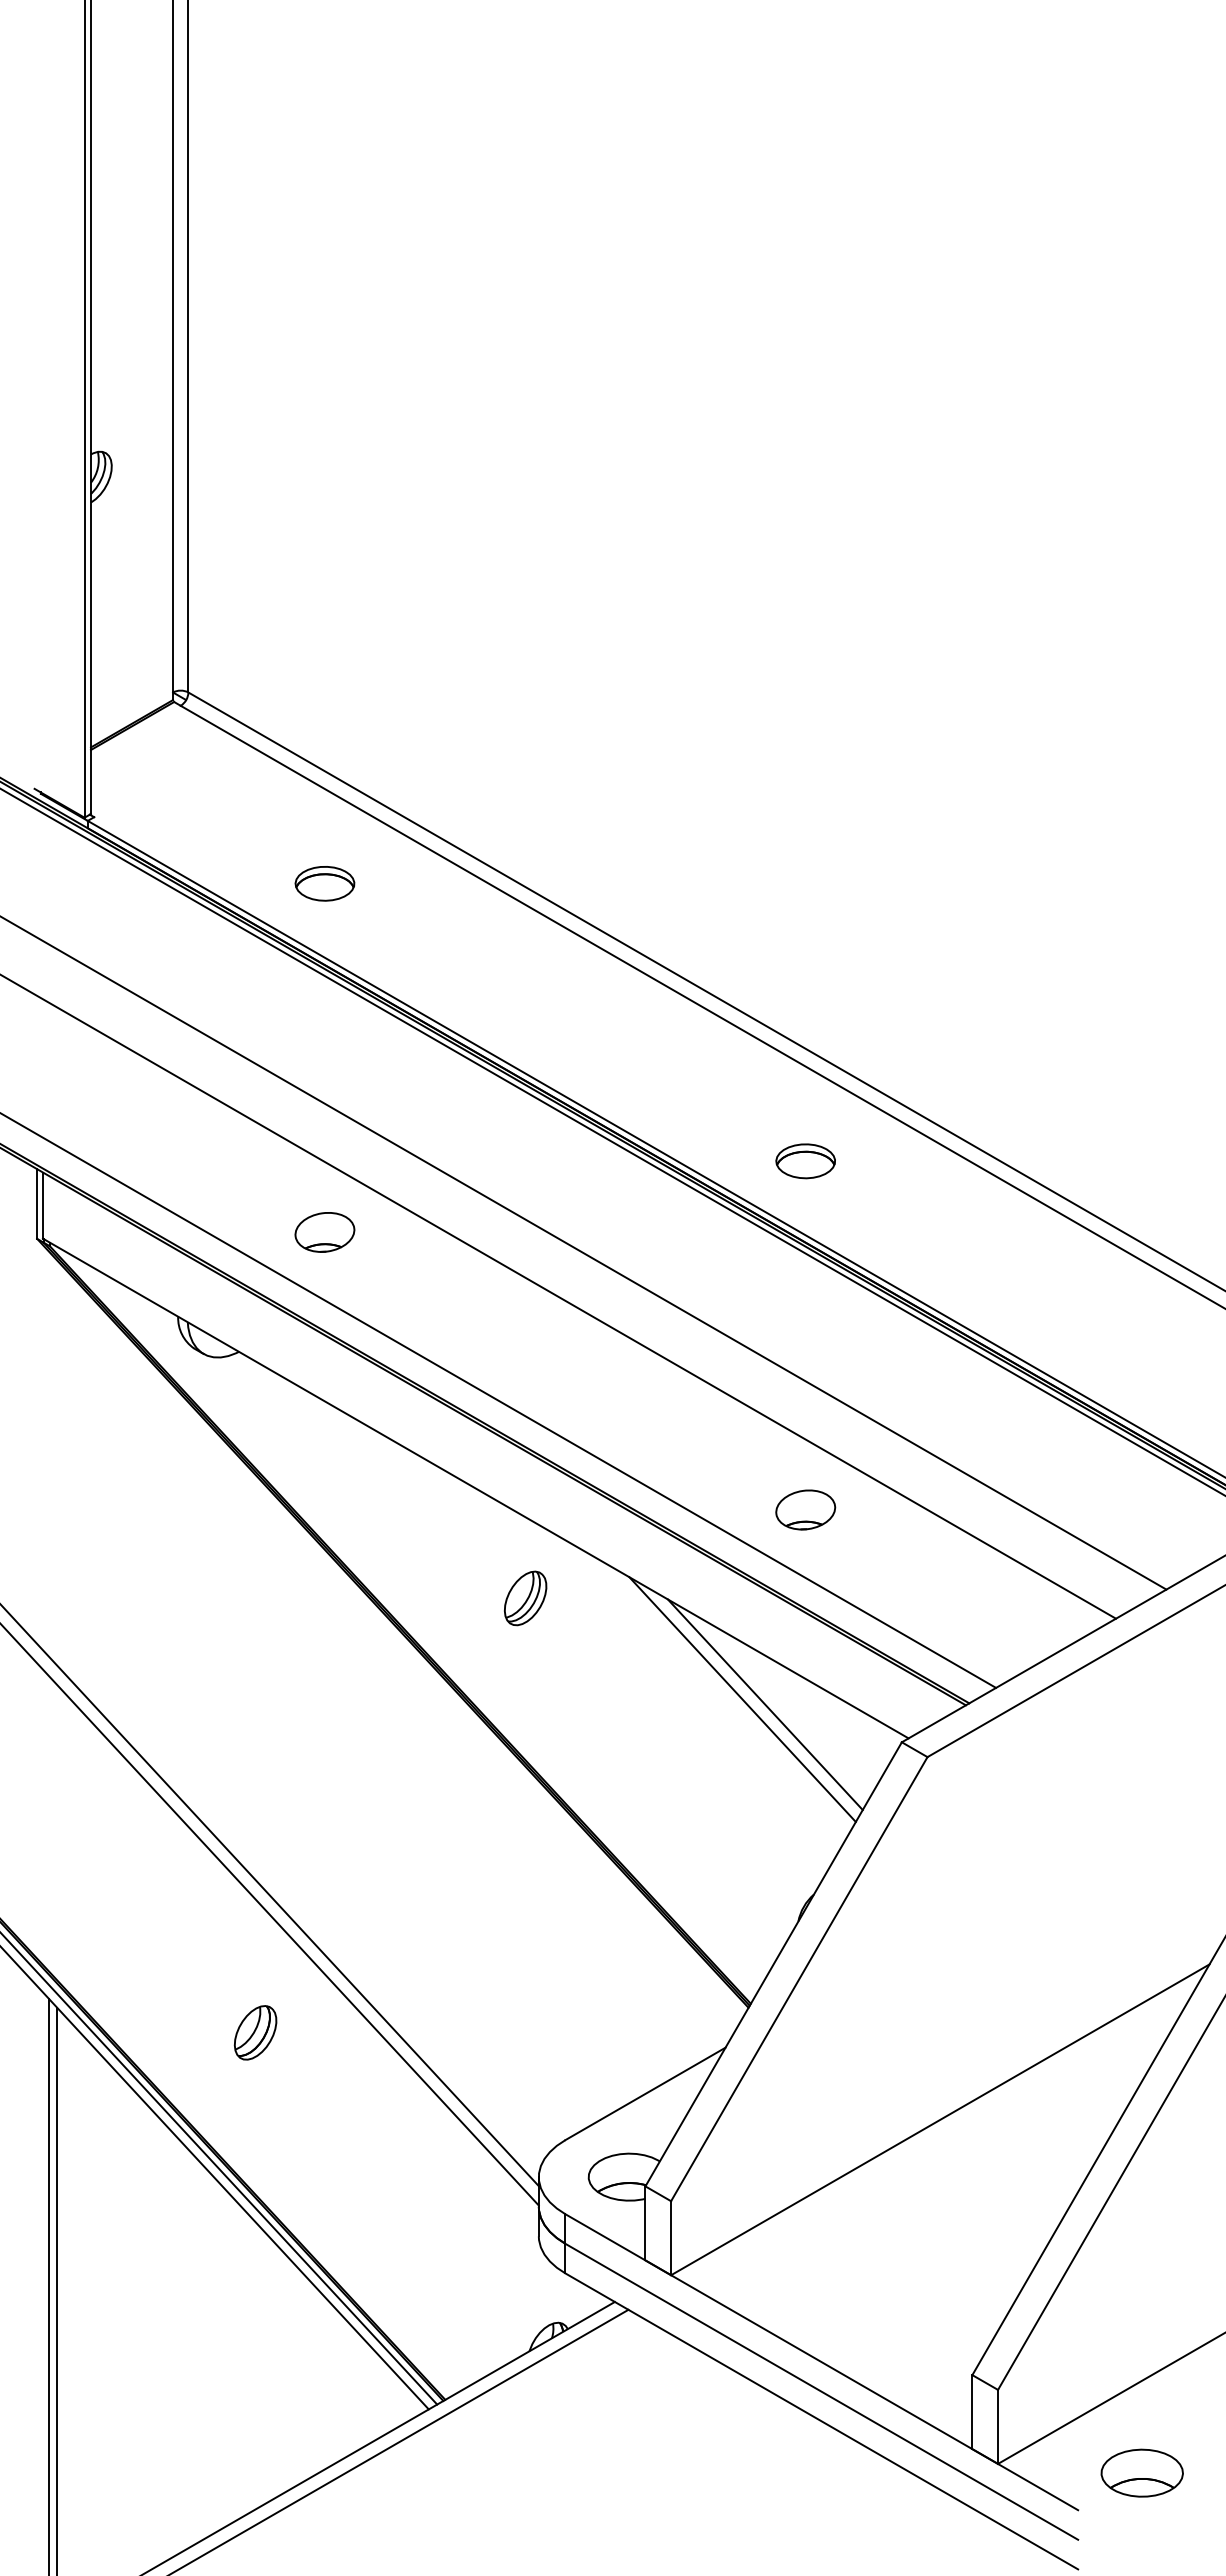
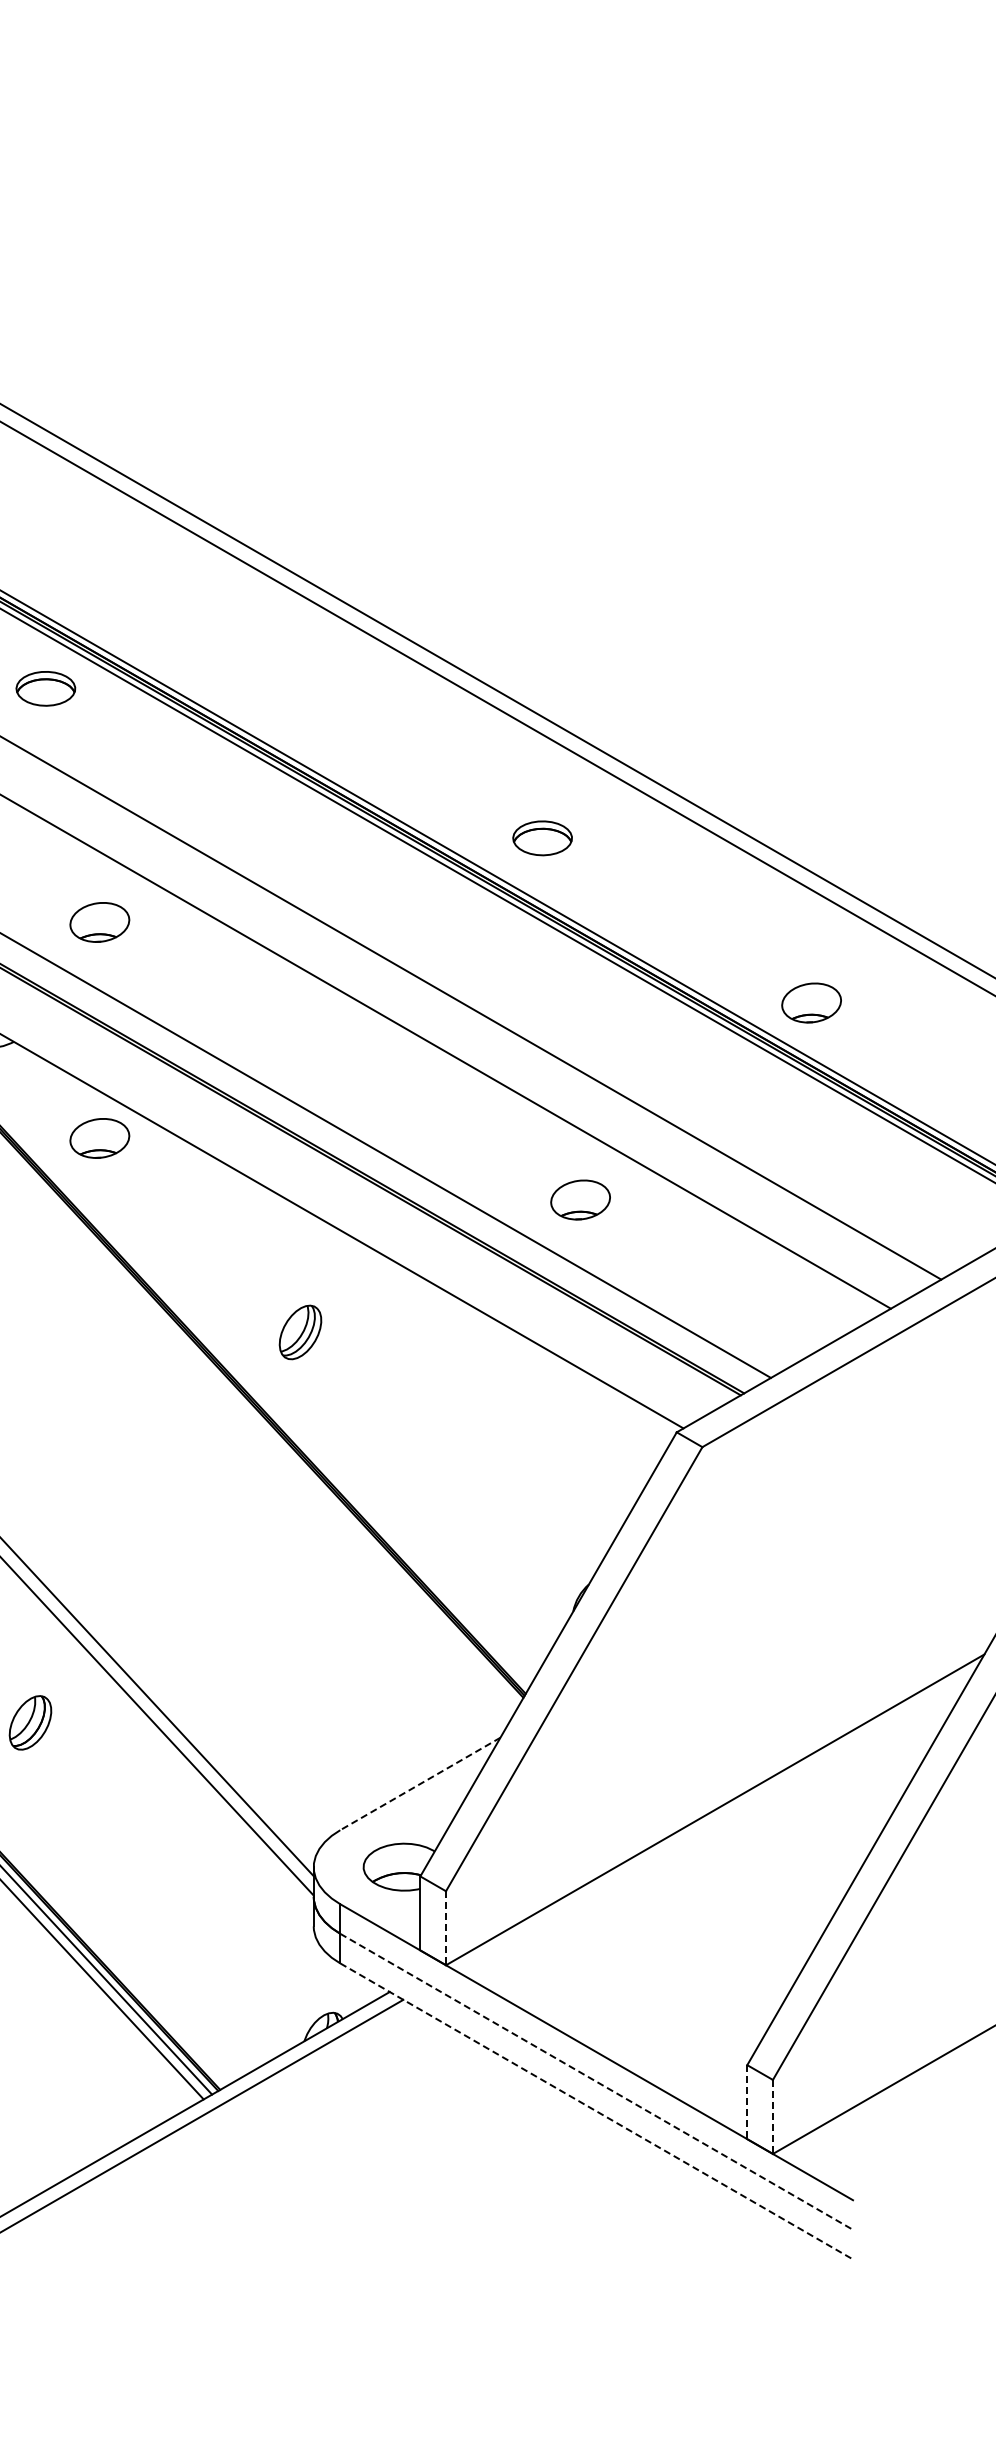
part: (324, 883) -> (45, 688), moved
part: (805, 1161) -> (542, 838), moved
part: (1036, 1312) -> (811, 1002), added
part: (324, 1448) -> (99, 1138), added
part: (525, 1598) -> (300, 1332), moved
line: (742, 1699) -> (517, 1389), removed
line: (764, 1704) -> (539, 1394), removed
line: (645, 2093) -> (420, 1783), solid -> dashed
line: (671, 2238) -> (446, 1928), solid -> dashed
line: (822, 2392) -> (597, 2082), solid -> dashed
line: (972, 2412) -> (747, 2102), solid -> dashed
line: (822, 2421) -> (597, 2111), solid -> dashed
line: (998, 2427) -> (773, 2117), solid -> dashed
part: (1141, 2472) -> (916, 2162), removed

